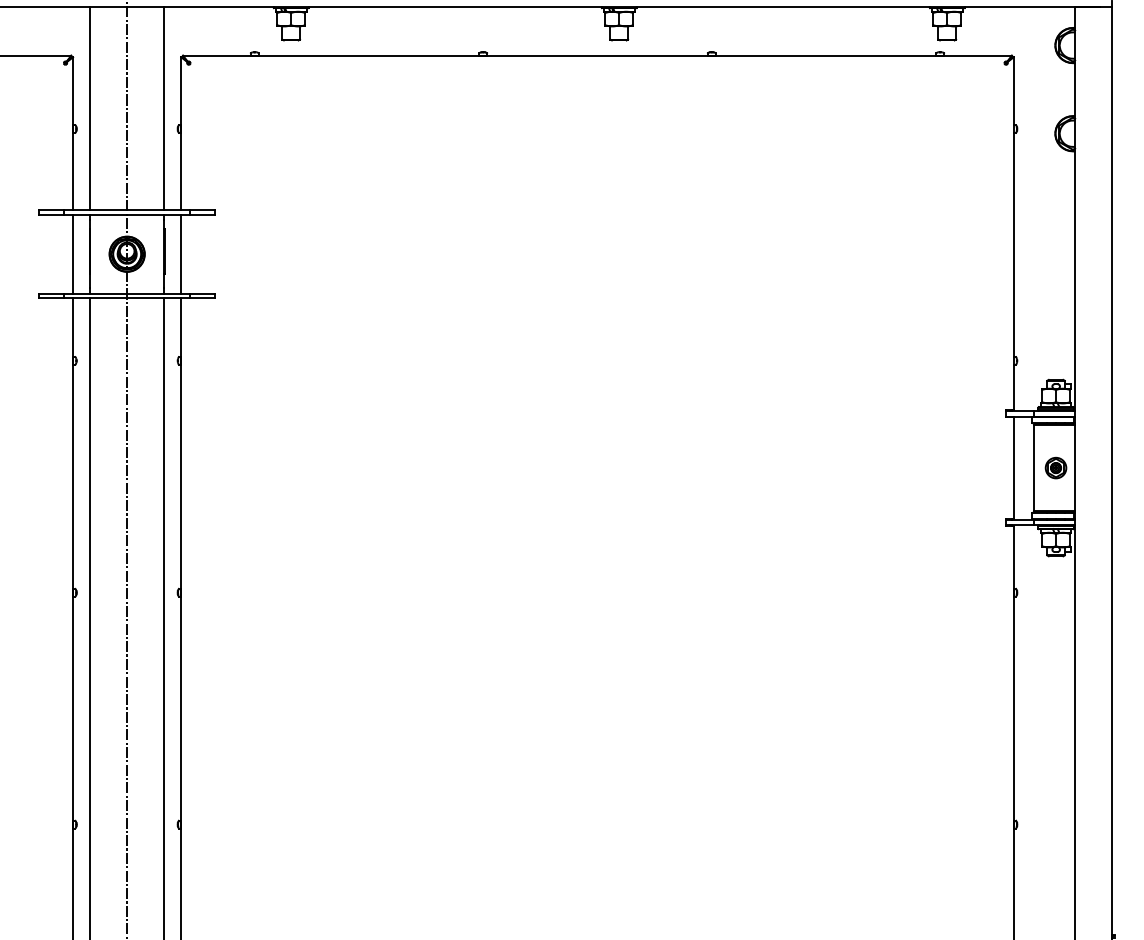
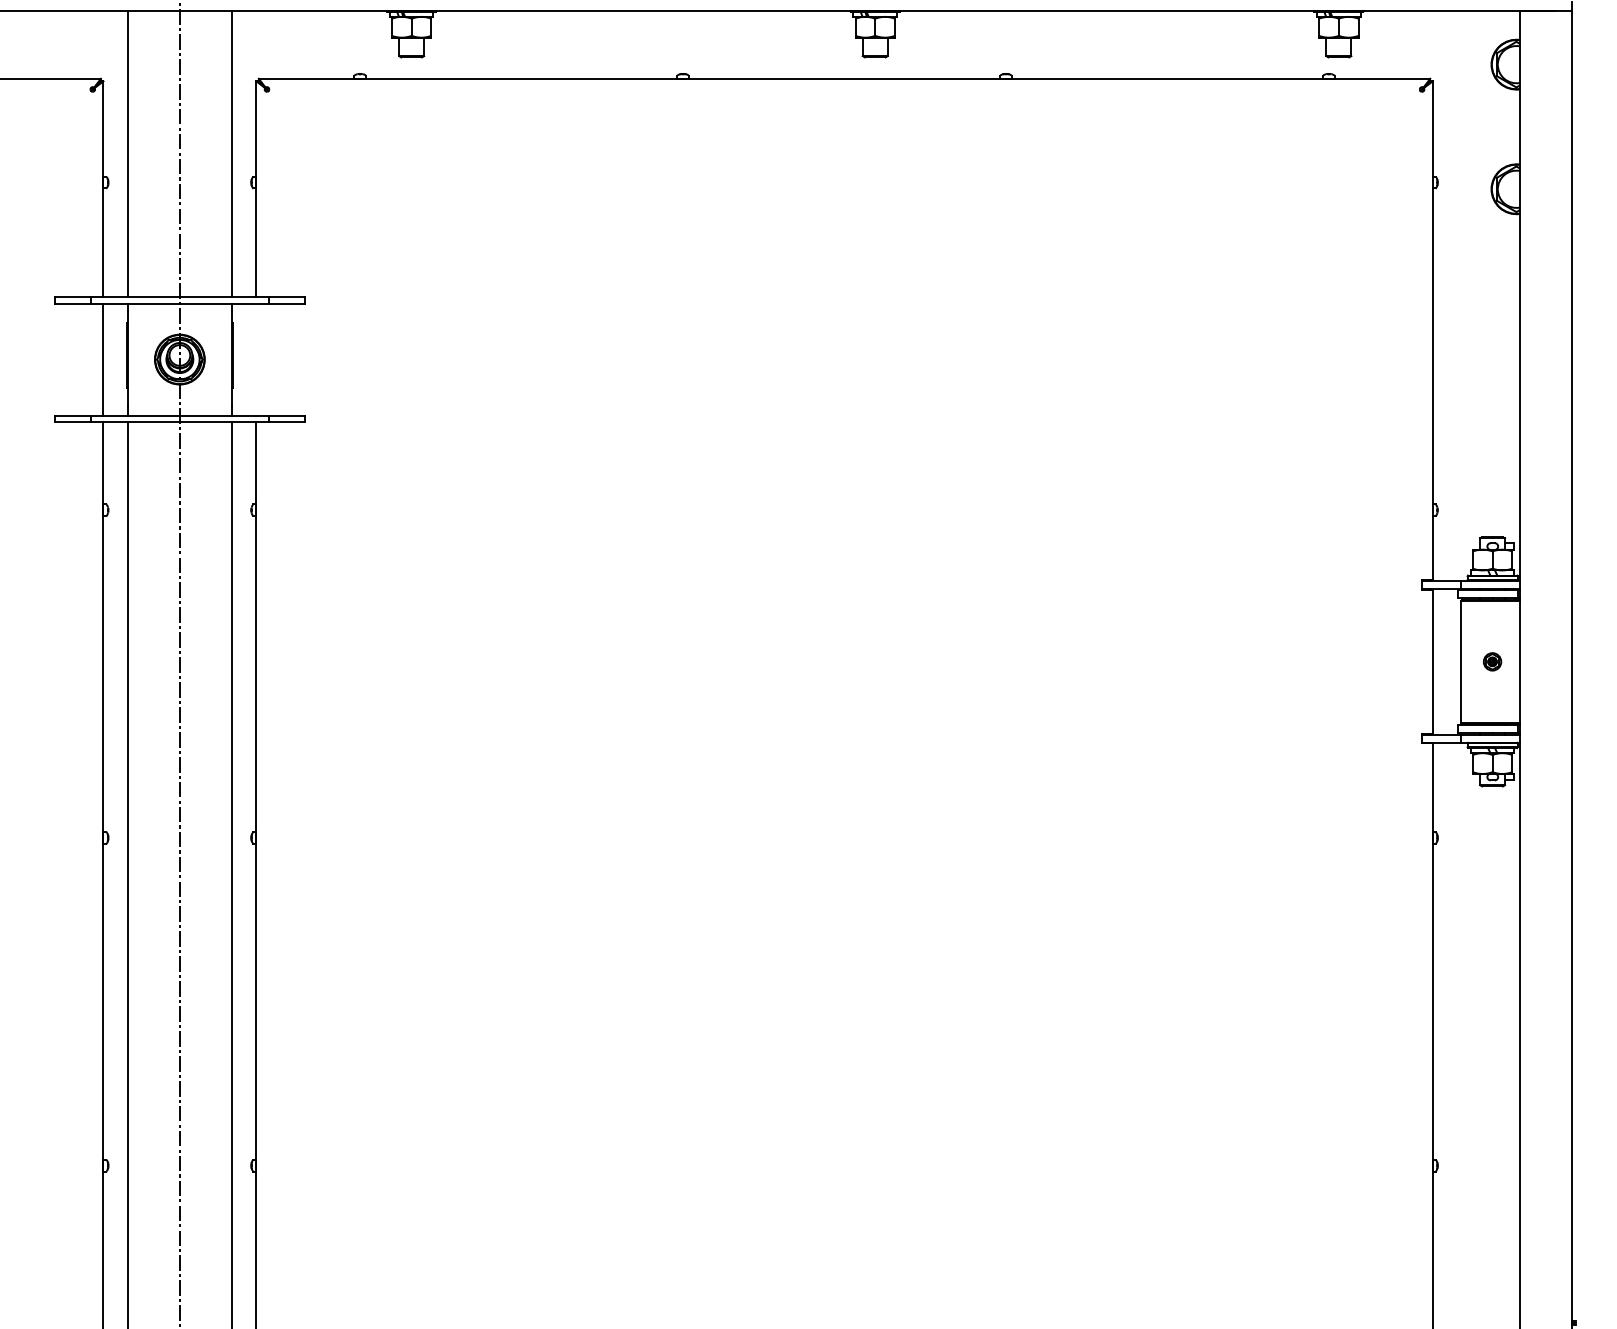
line: (181, 254) -> (256, 359), removed
part: (1055, 467) -> (1492, 661), size x0.6

